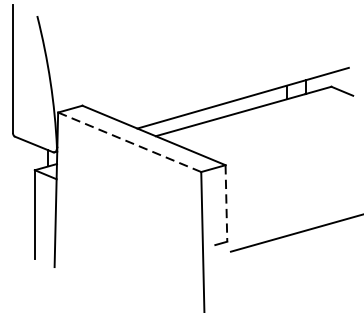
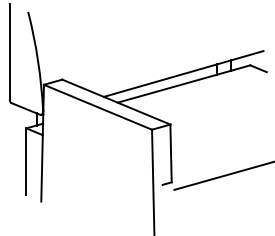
line: (130, 142) -> (98, 107), dashed -> solid
line: (227, 203) -> (171, 153), dashed -> solid

